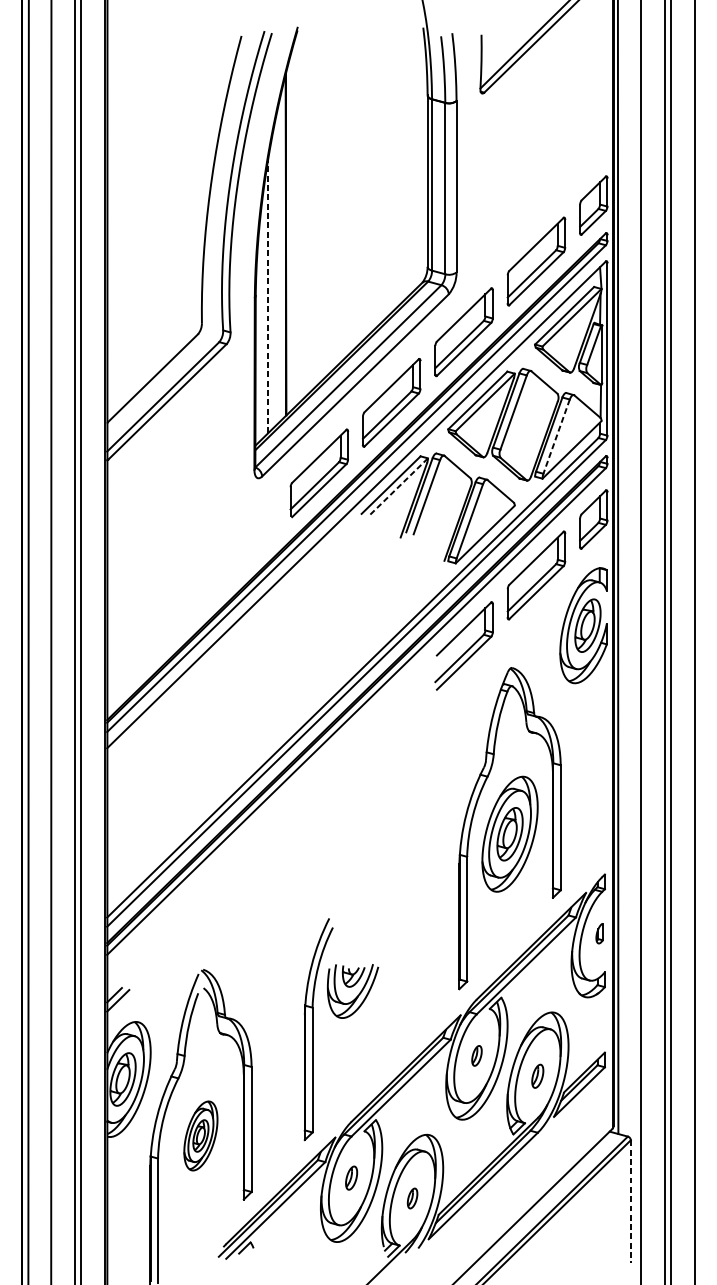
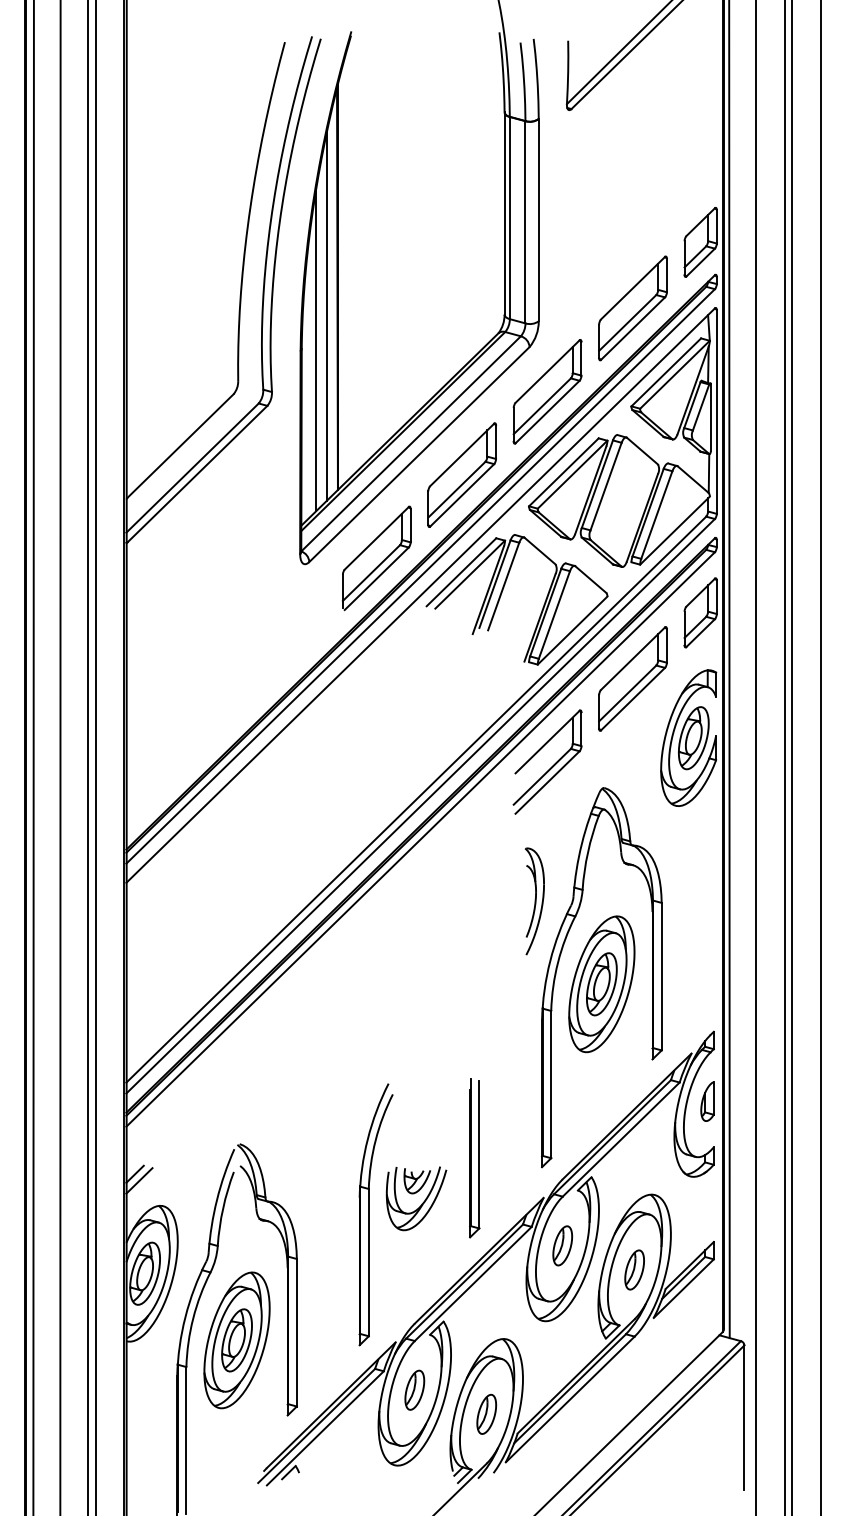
line: (276, 267) -> (326, 315), added
line: (268, 296) -> (316, 349), dashed -> solid
line: (556, 437) -> (656, 515), dashed -> solid
line: (398, 487) -> (470, 574), dashed -> solid
part: (452, 764) -> (534, 901), added
part: (599, 933) -> (707, 1101), size x1.67
part: (402, 981) -> (474, 1158), added
part: (352, 991) -> (416, 1198), moved
part: (476, 1055) -> (562, 1245), size x1.67
part: (537, 1075) -> (634, 1269), size x1.43
part: (200, 1136) -> (236, 1340), size x1.67
part: (351, 1177) -> (414, 1389), size x1.43
part: (412, 1197) -> (486, 1413), size x1.67
line: (630, 1202) -> (744, 1418), dashed -> solid

